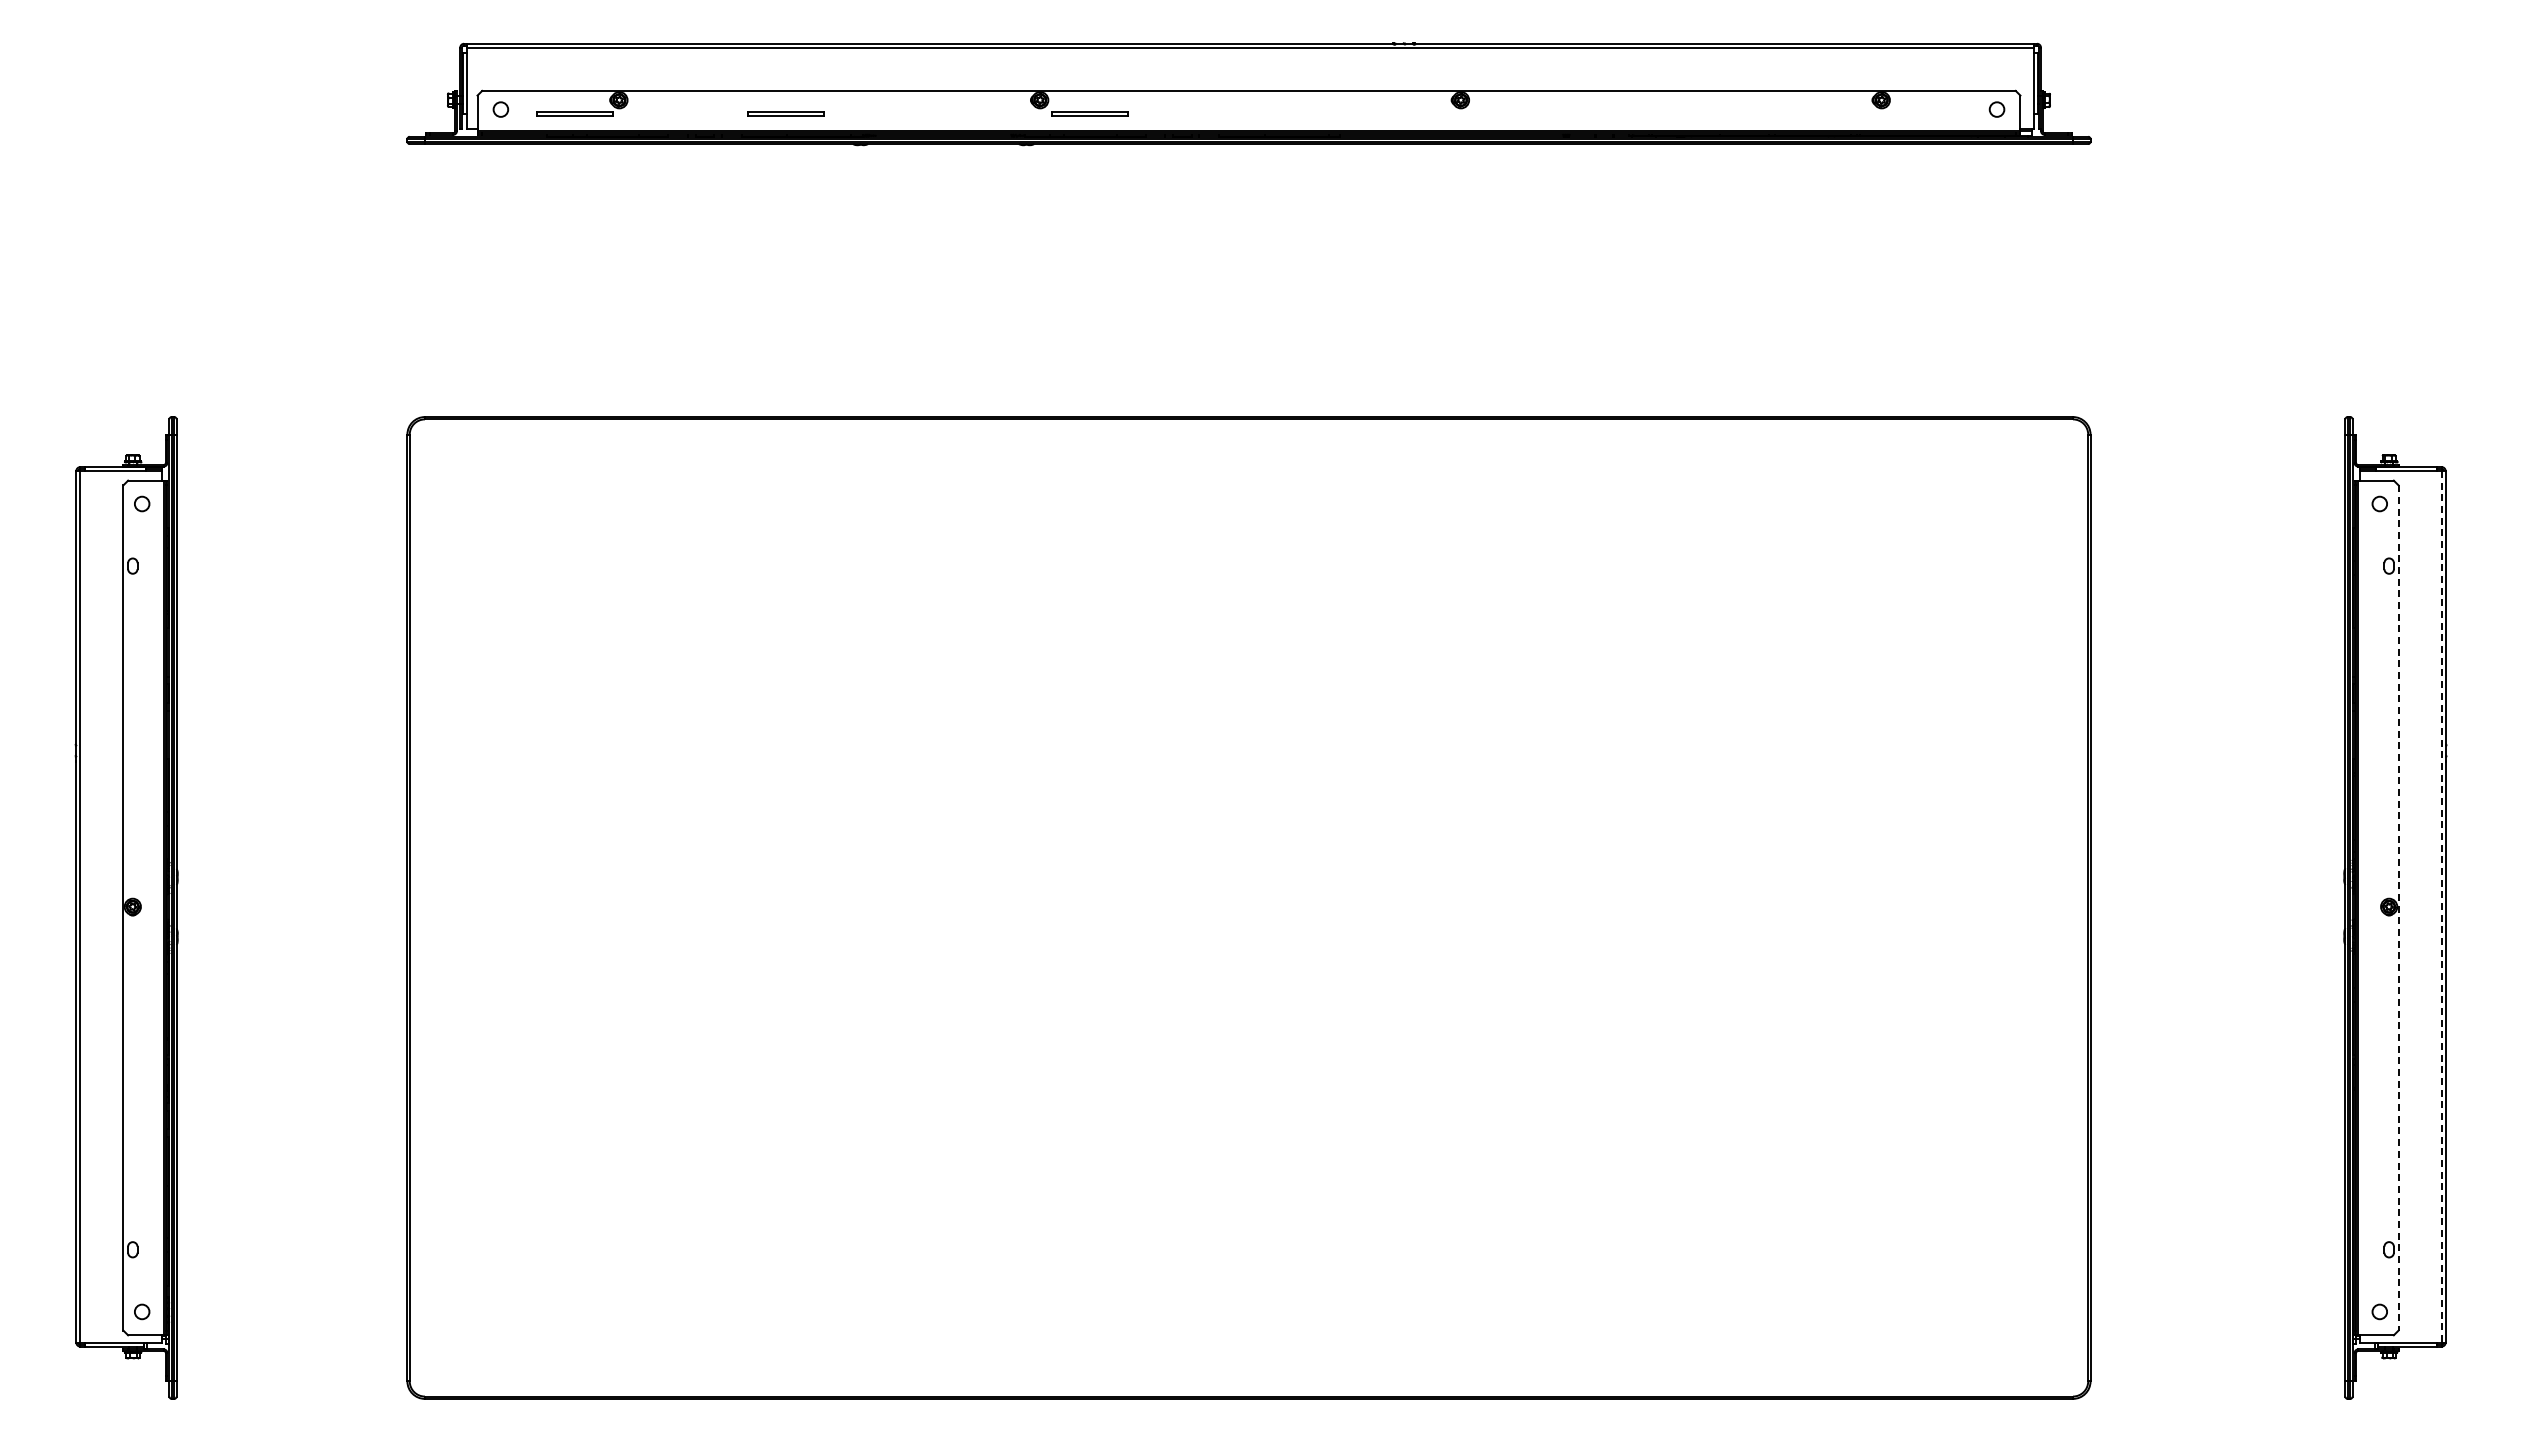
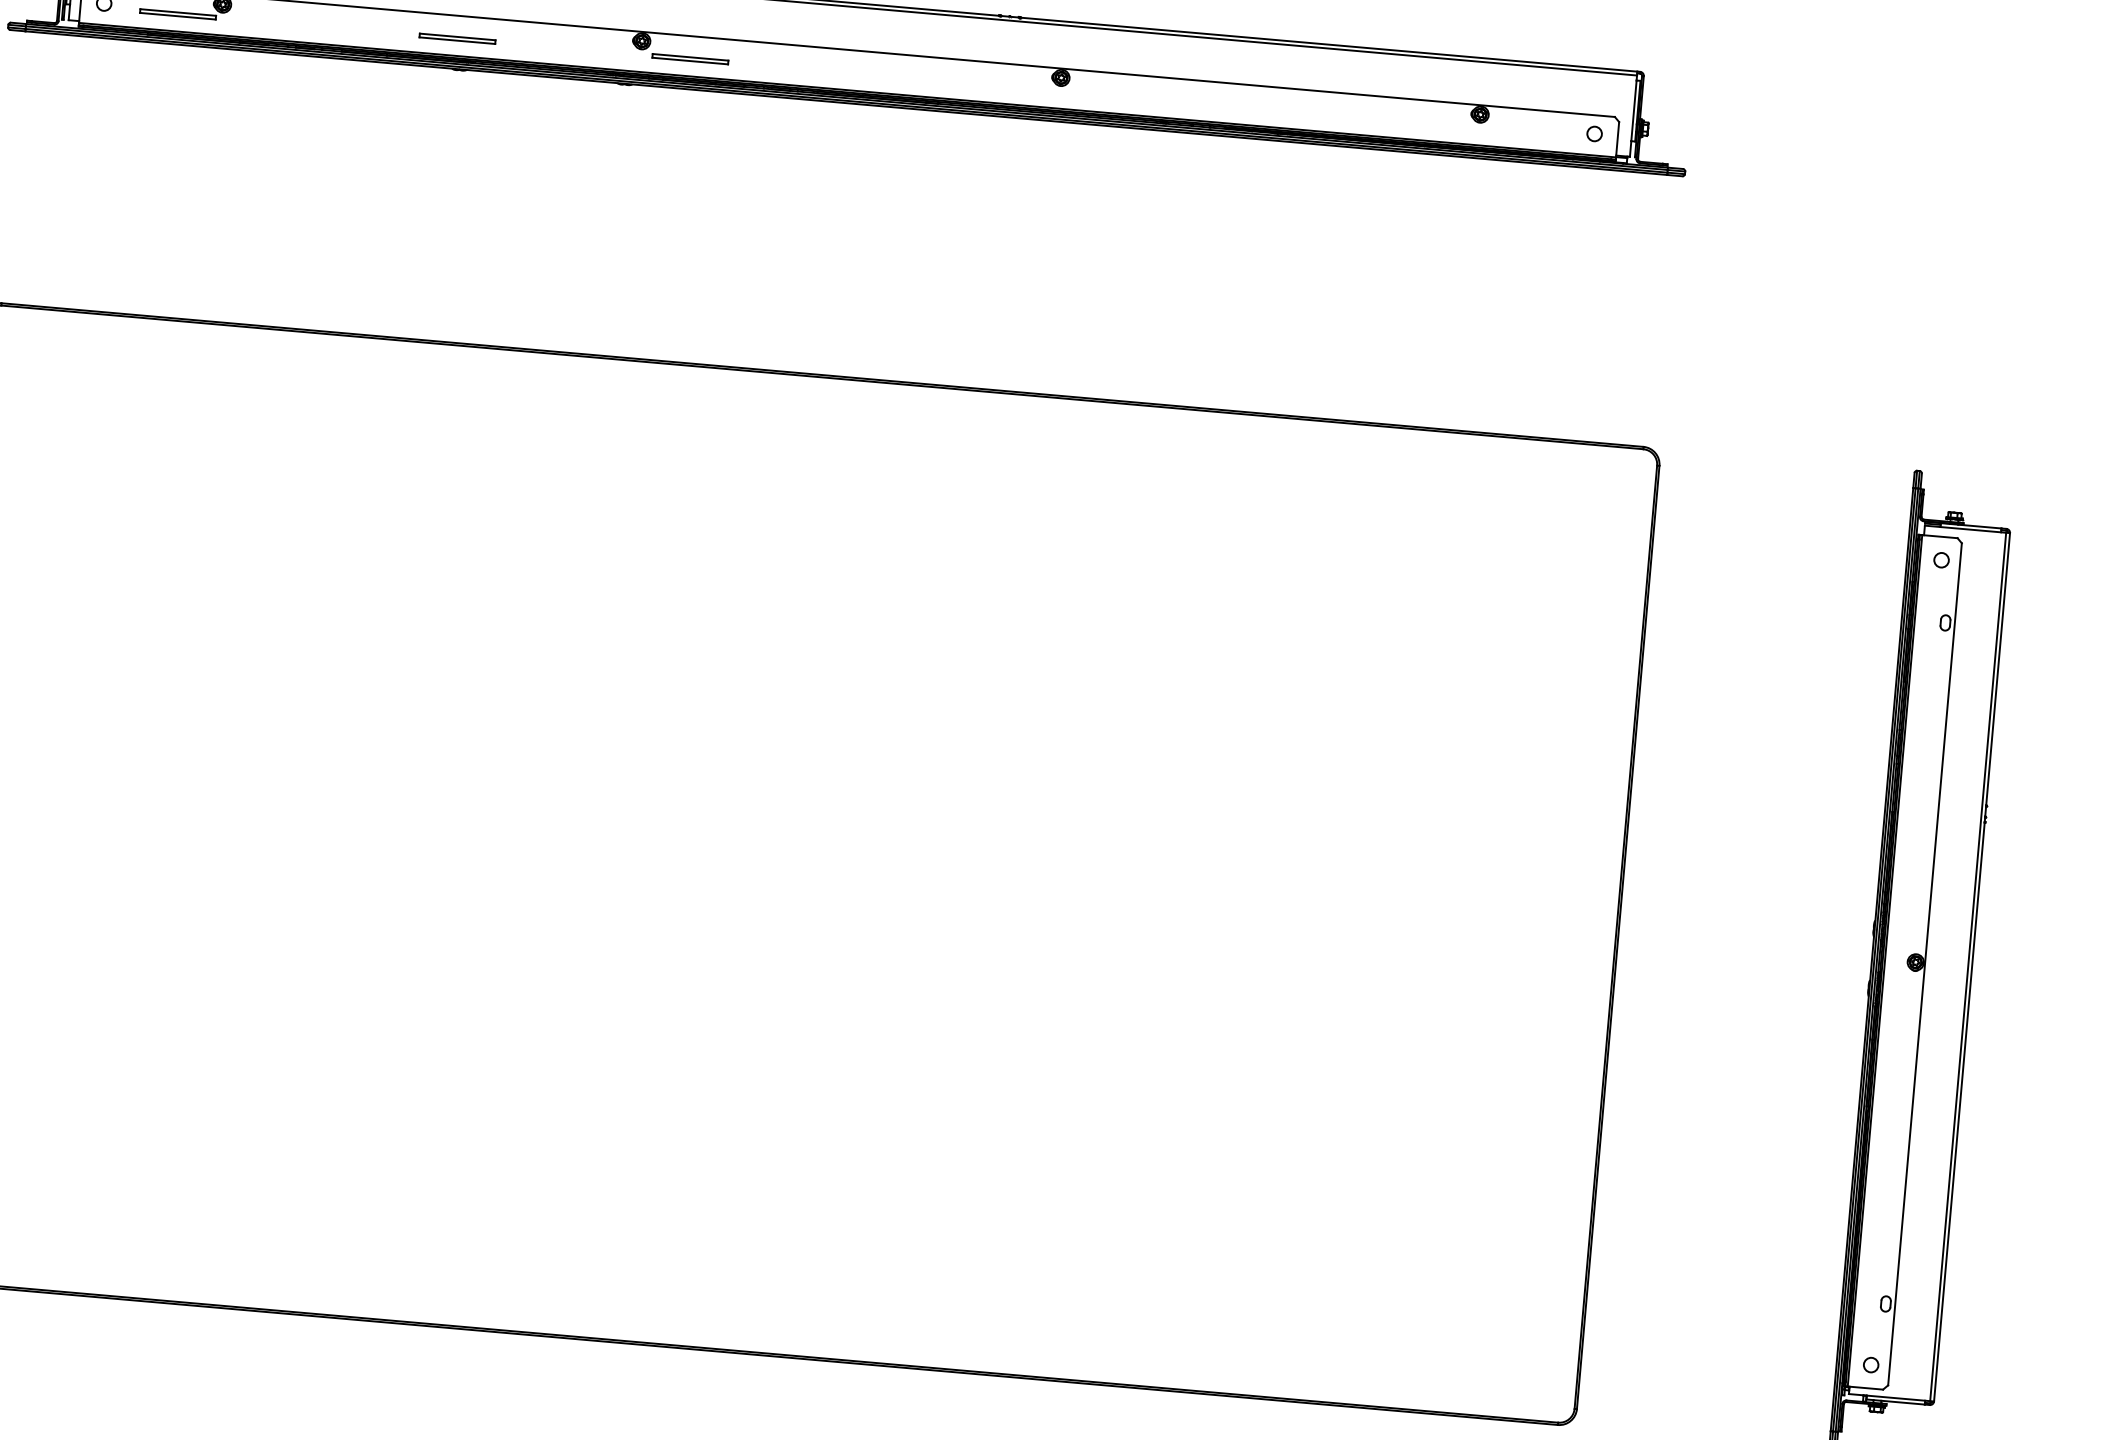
part: (785, 113) -> (457, 38), moved
line: (2441, 906) -> (1967, 966), dashed -> solid
line: (2398, 907) -> (1925, 963), dashed -> solid

